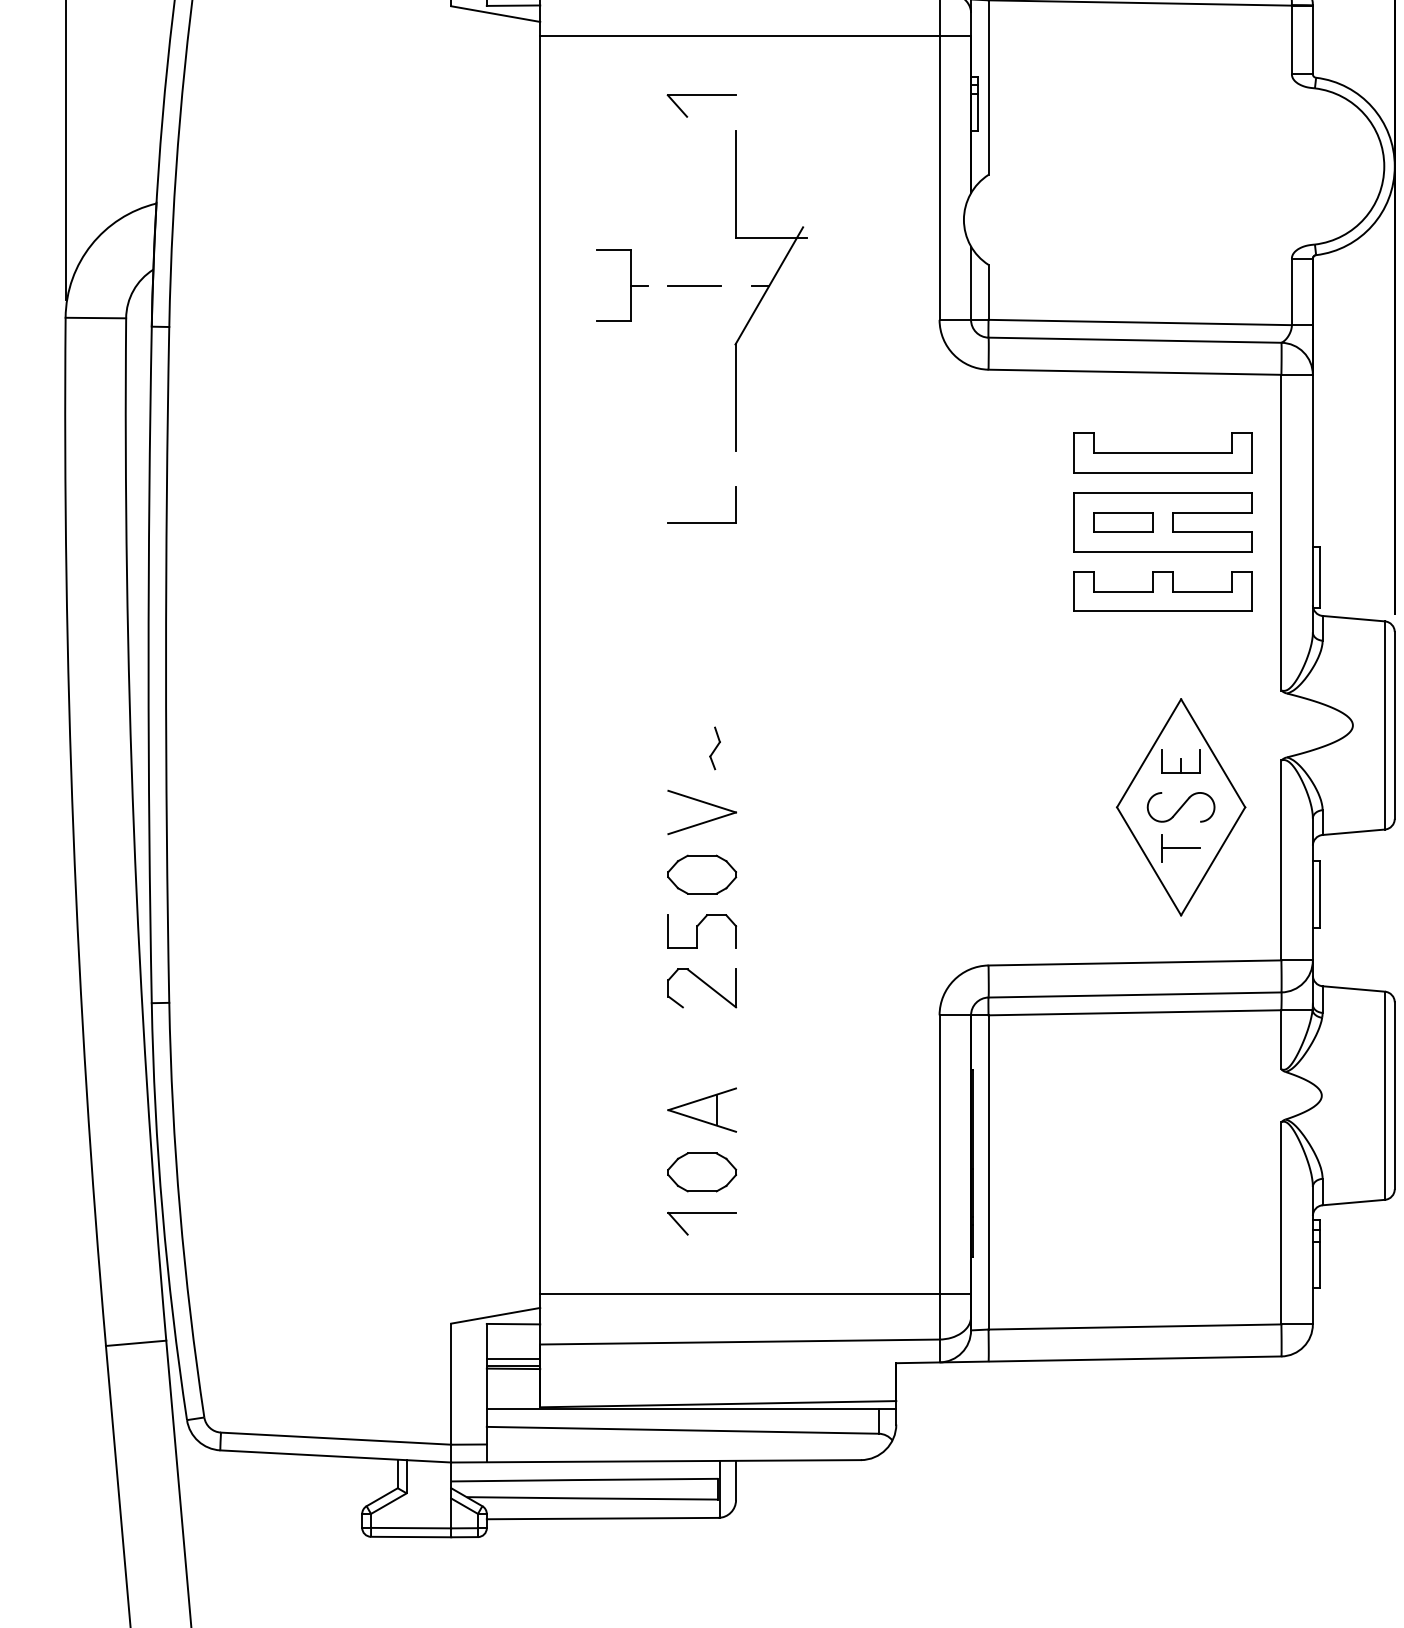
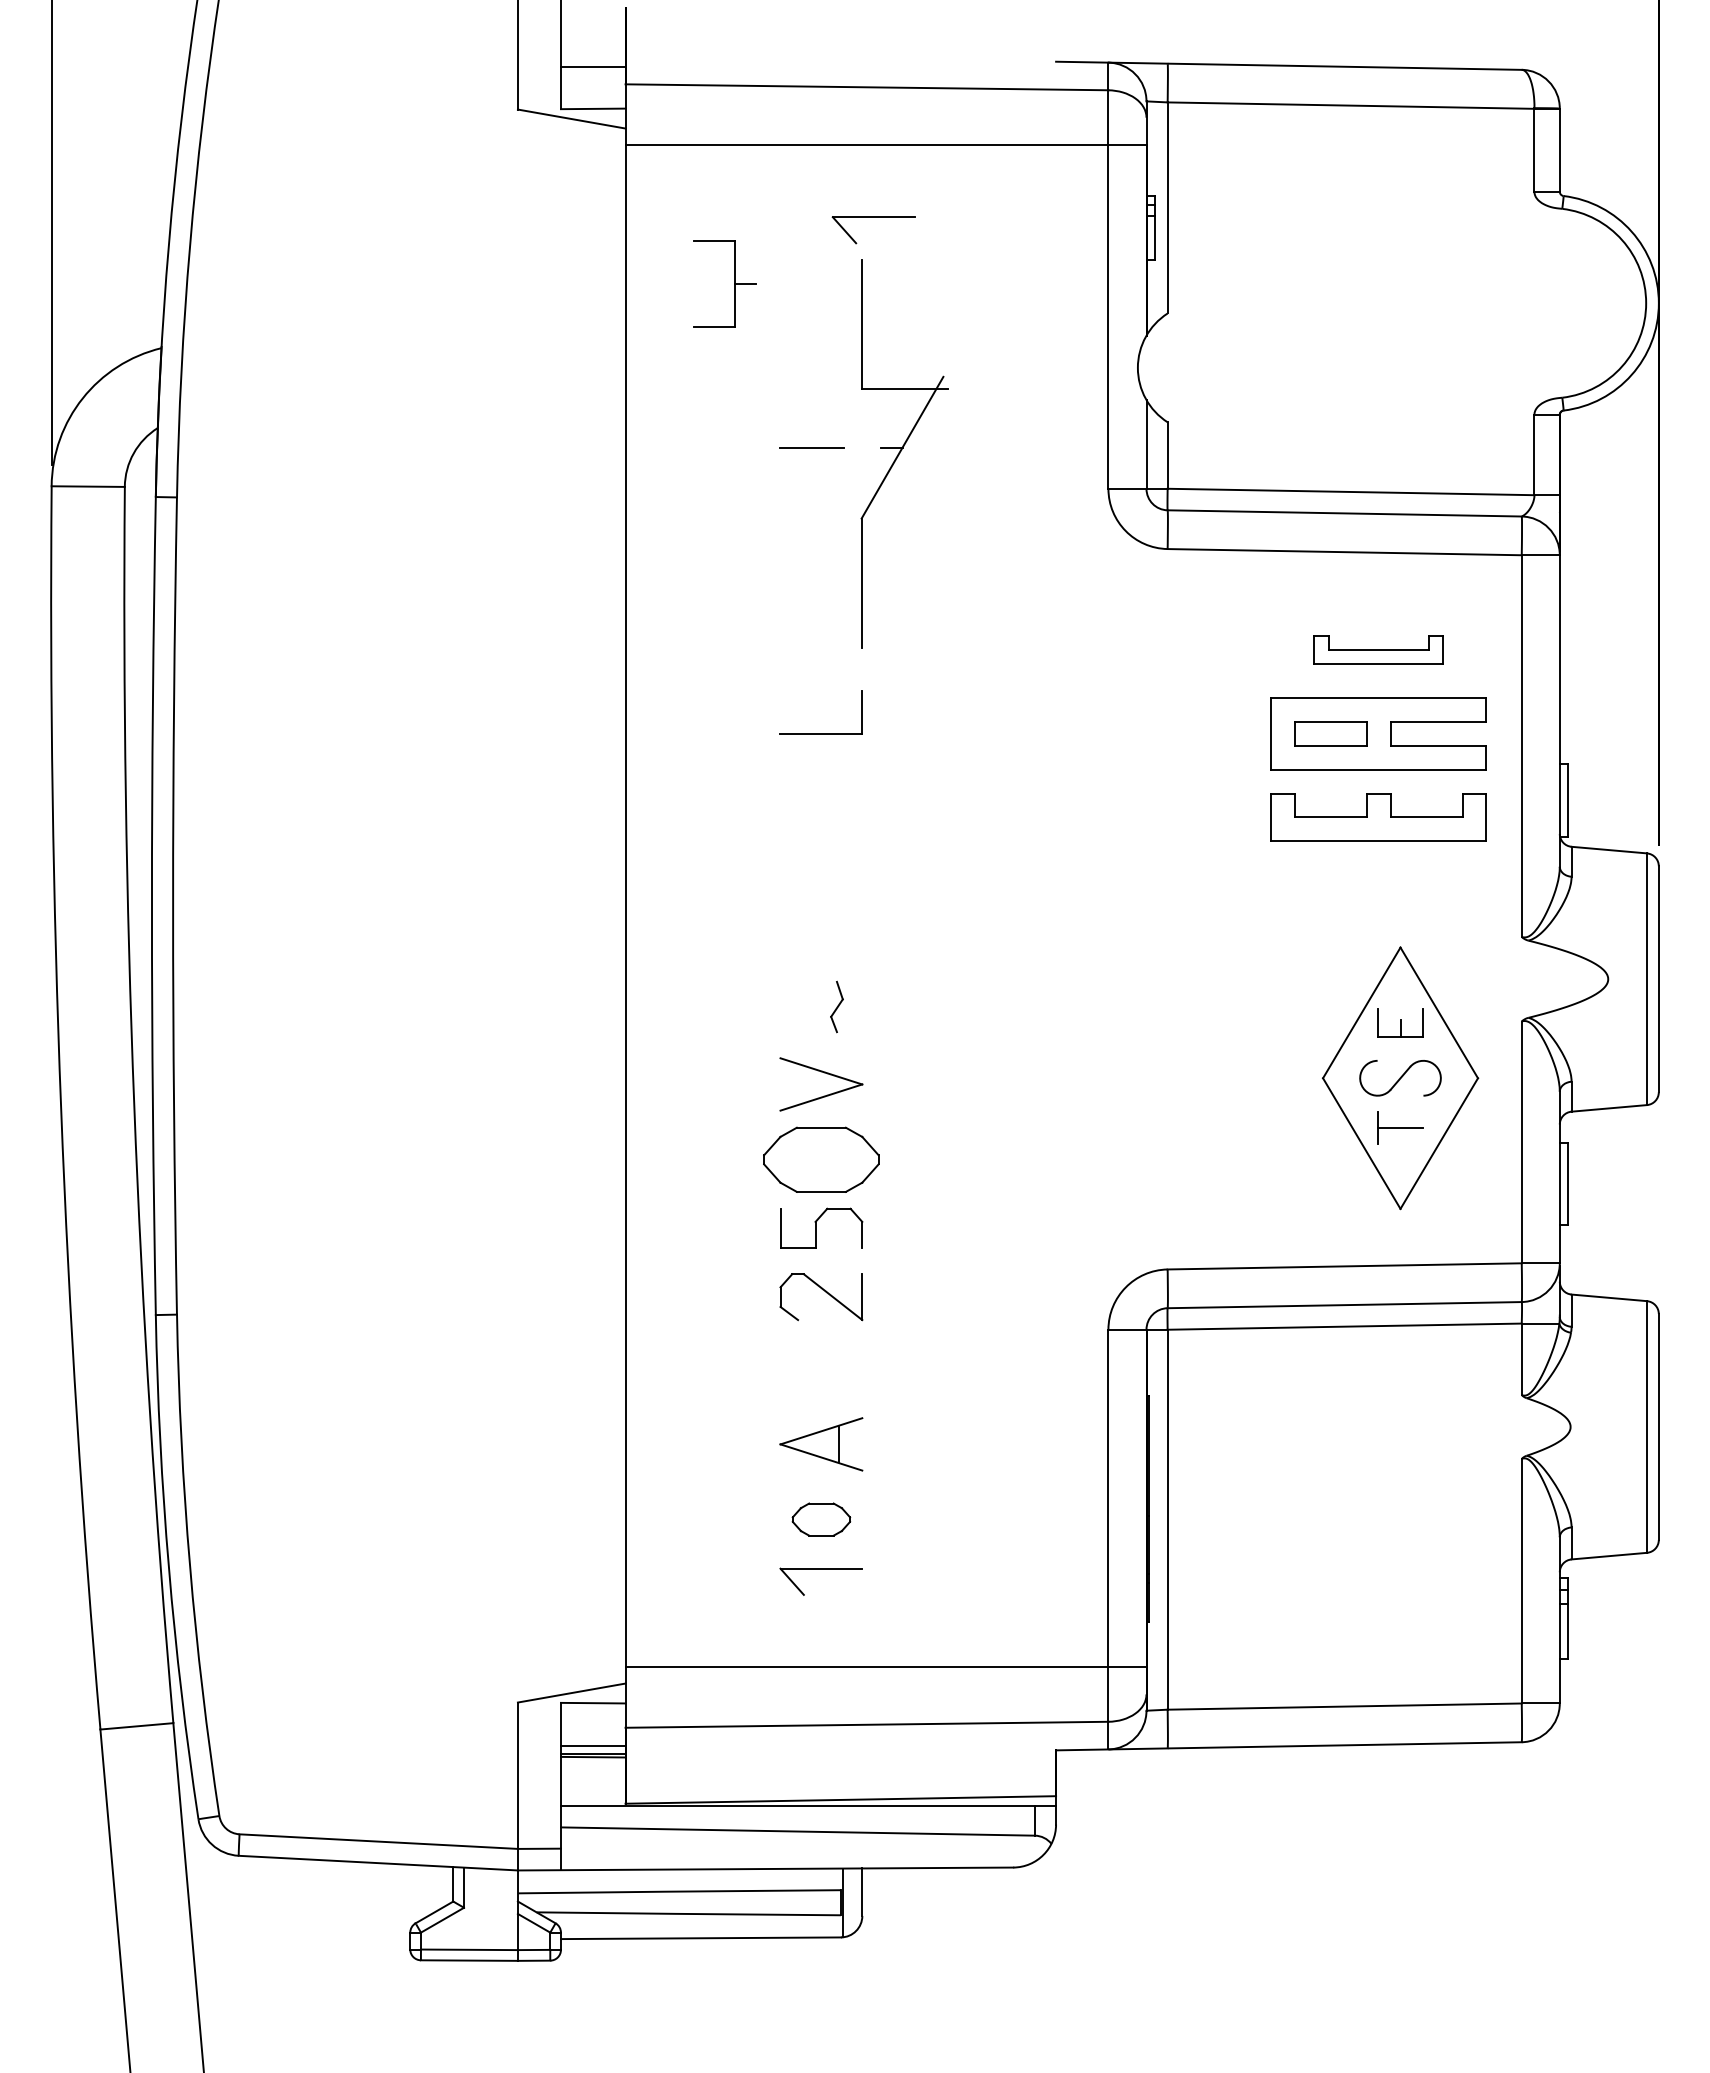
part: (701, 95) -> (873, 217), moved
part: (630, 285) -> (734, 283), moved
part: (1162, 452) -> (1378, 649), size x0.6
part: (702, 874) -> (821, 1159), size x1.4
part: (702, 1172) -> (821, 1519), size x0.7

